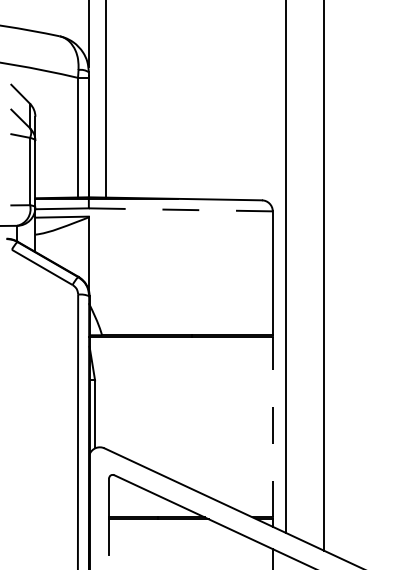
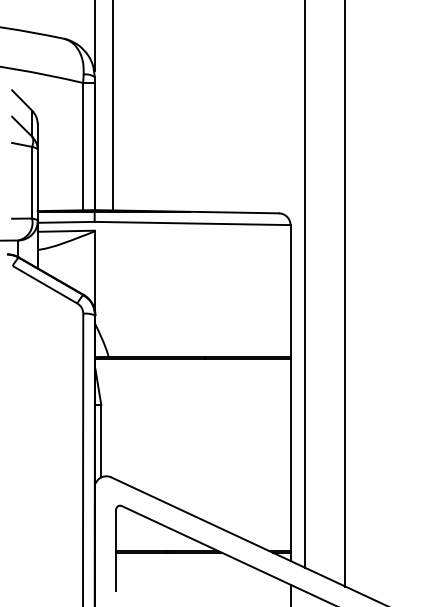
line: (180, 209) -> (192, 223), dashed -> solid
line: (272, 426) -> (290, 454), dashed -> solid

